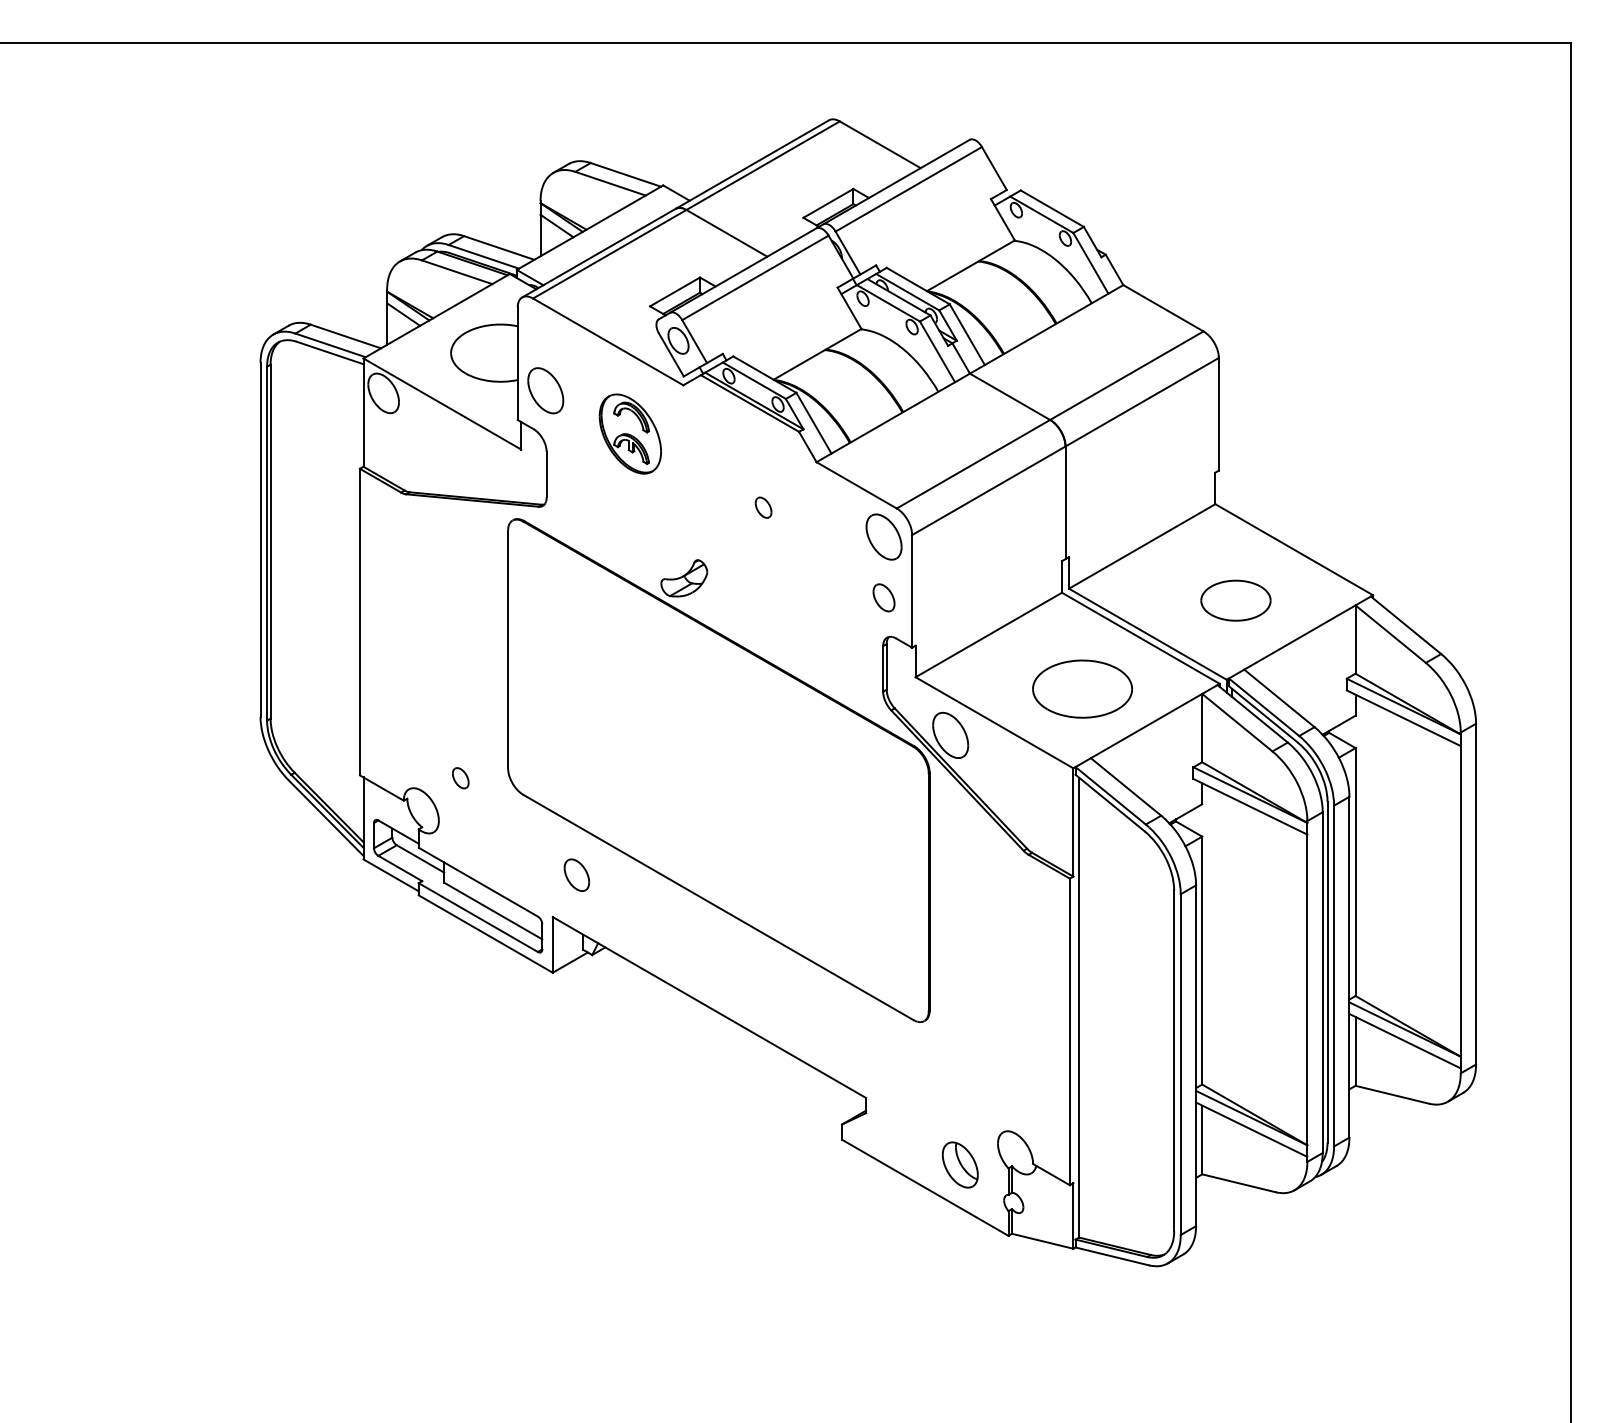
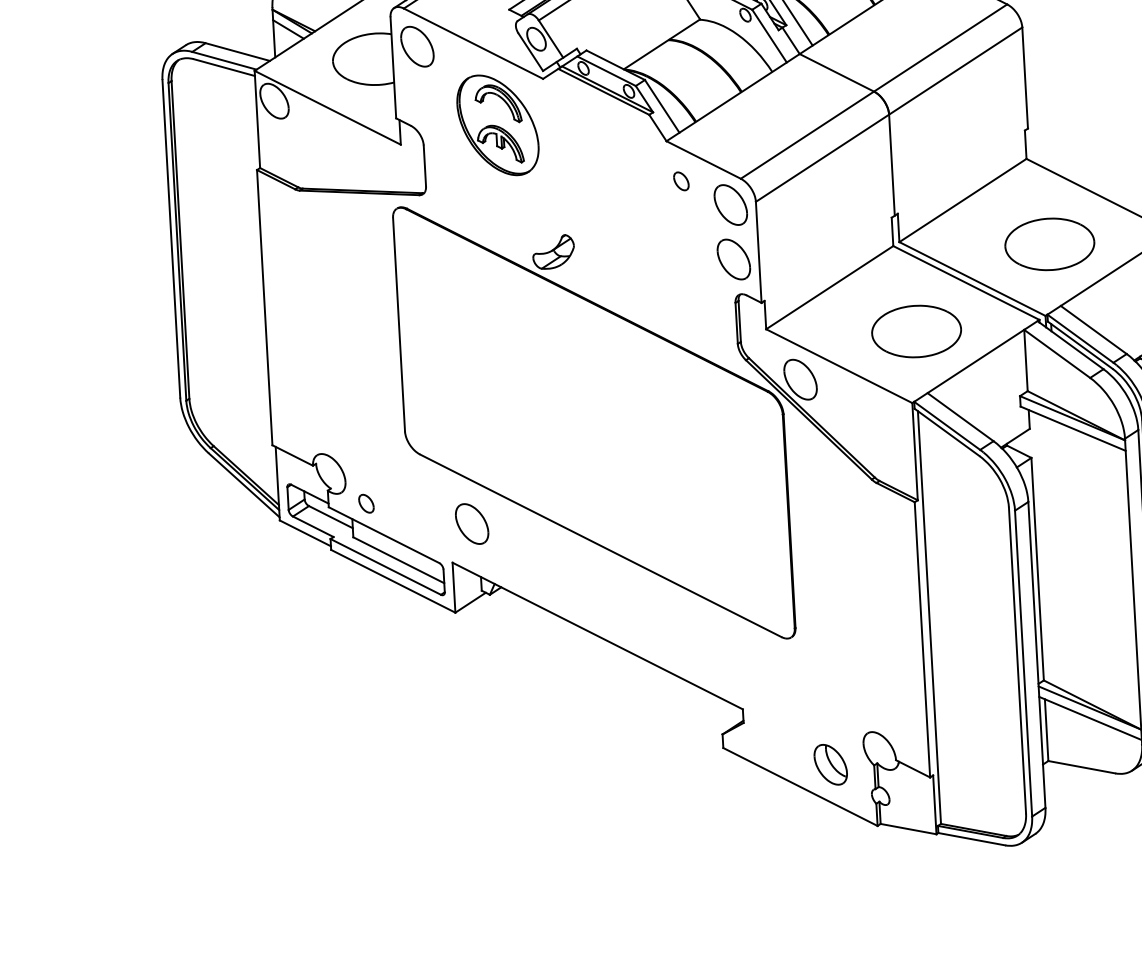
part: (545, 390) -> (417, 46), moved
part: (630, 433) -> (498, 124), size x1.43
part: (763, 507) -> (681, 181), moved
part: (883, 597) -> (733, 259), size x1.67
part: (1235, 600) -> (1049, 244), size x1.43
part: (460, 778) -> (366, 504), moved
part: (576, 874) -> (471, 523), size x1.43

